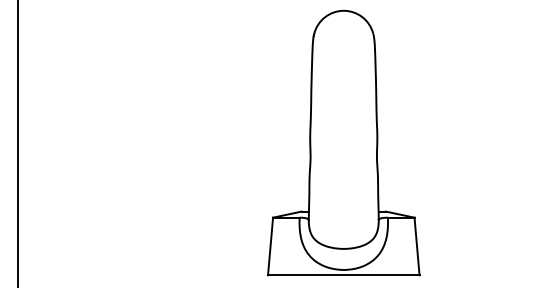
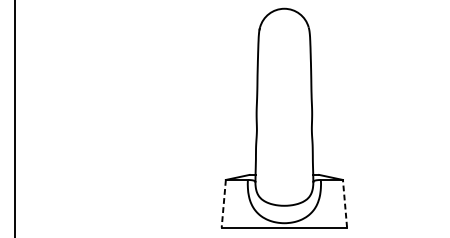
line: (270, 246) -> (223, 203), solid -> dashed
line: (417, 246) -> (345, 203), solid -> dashed

